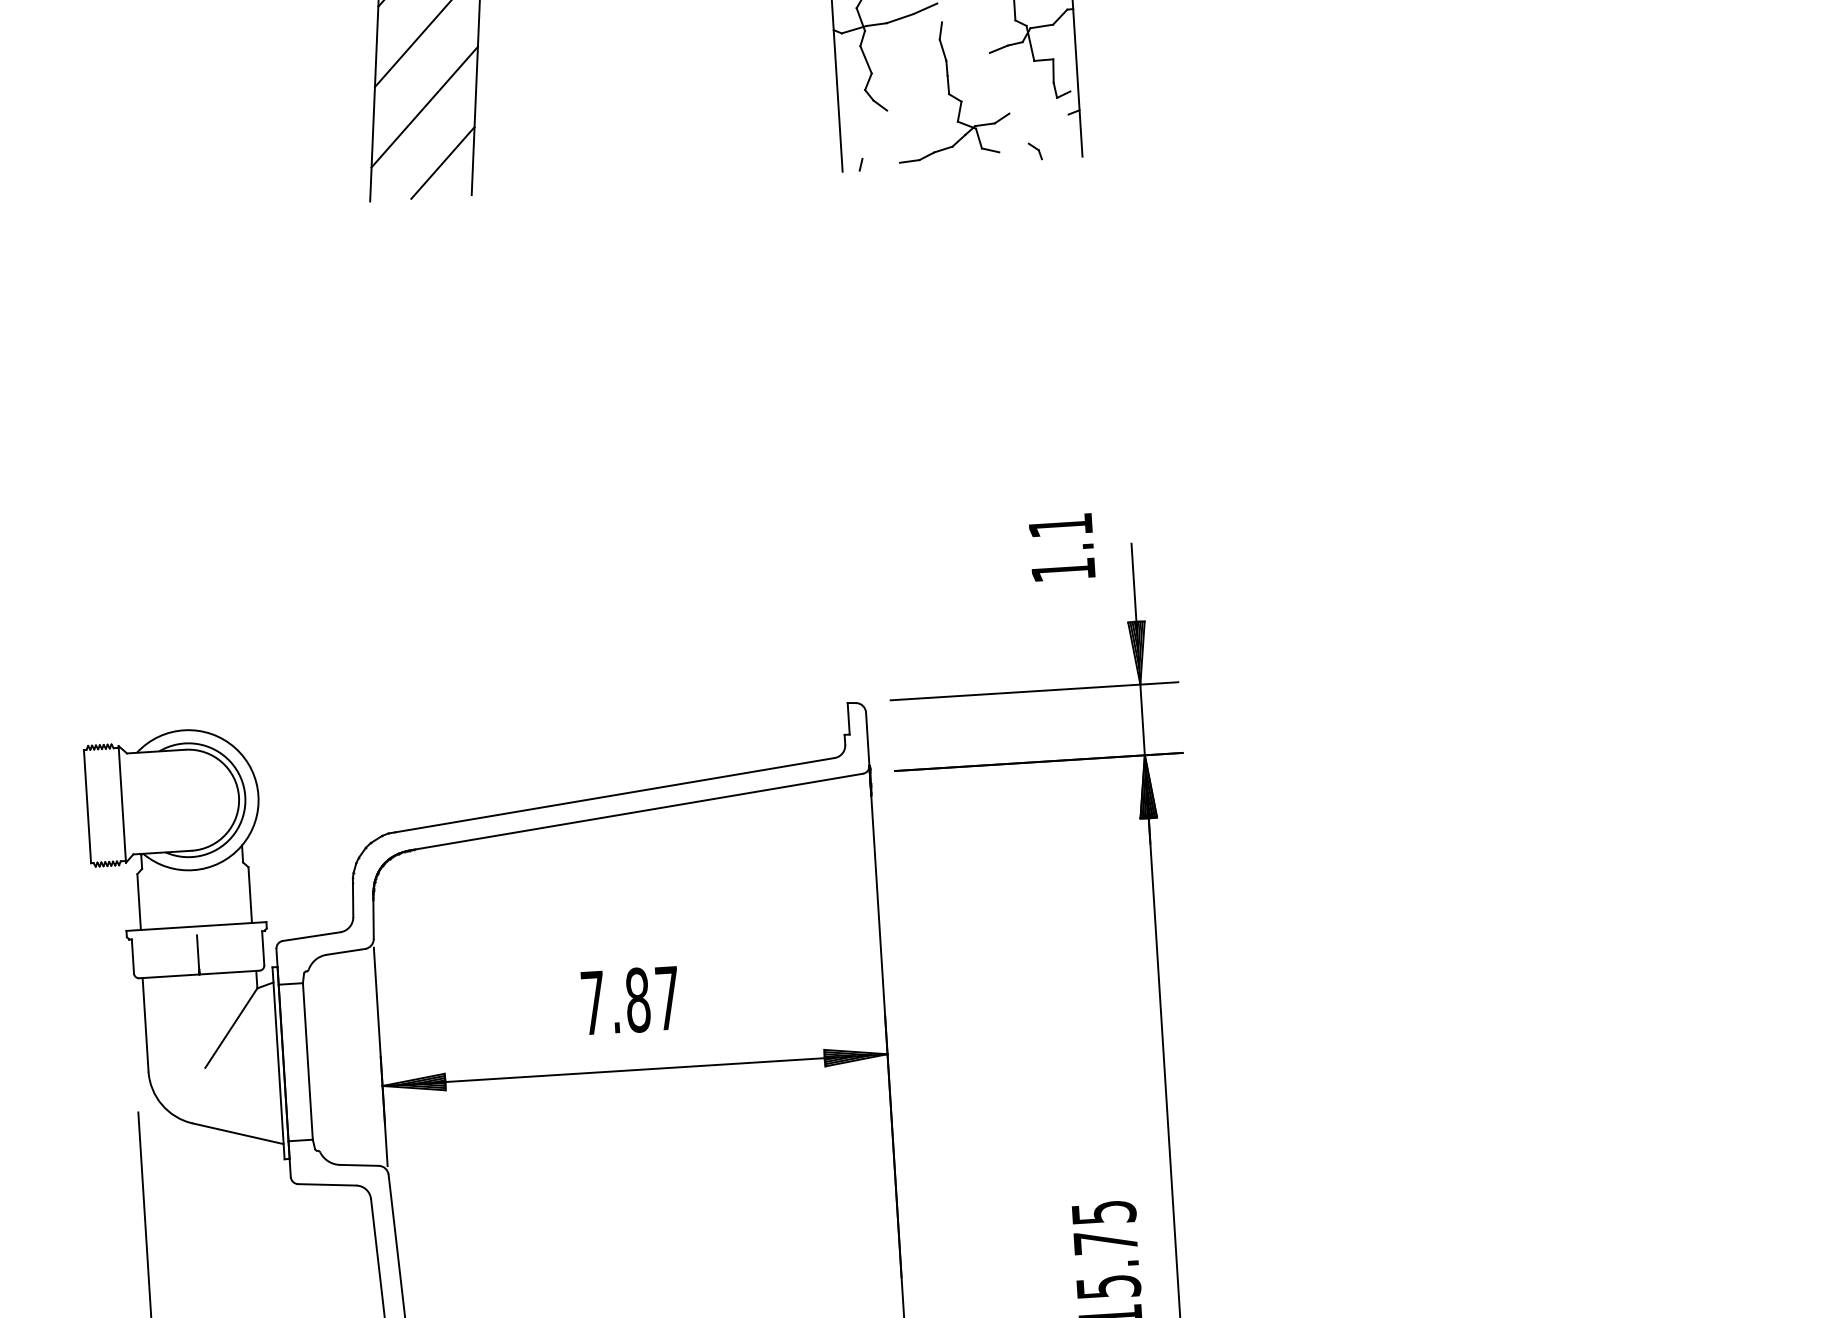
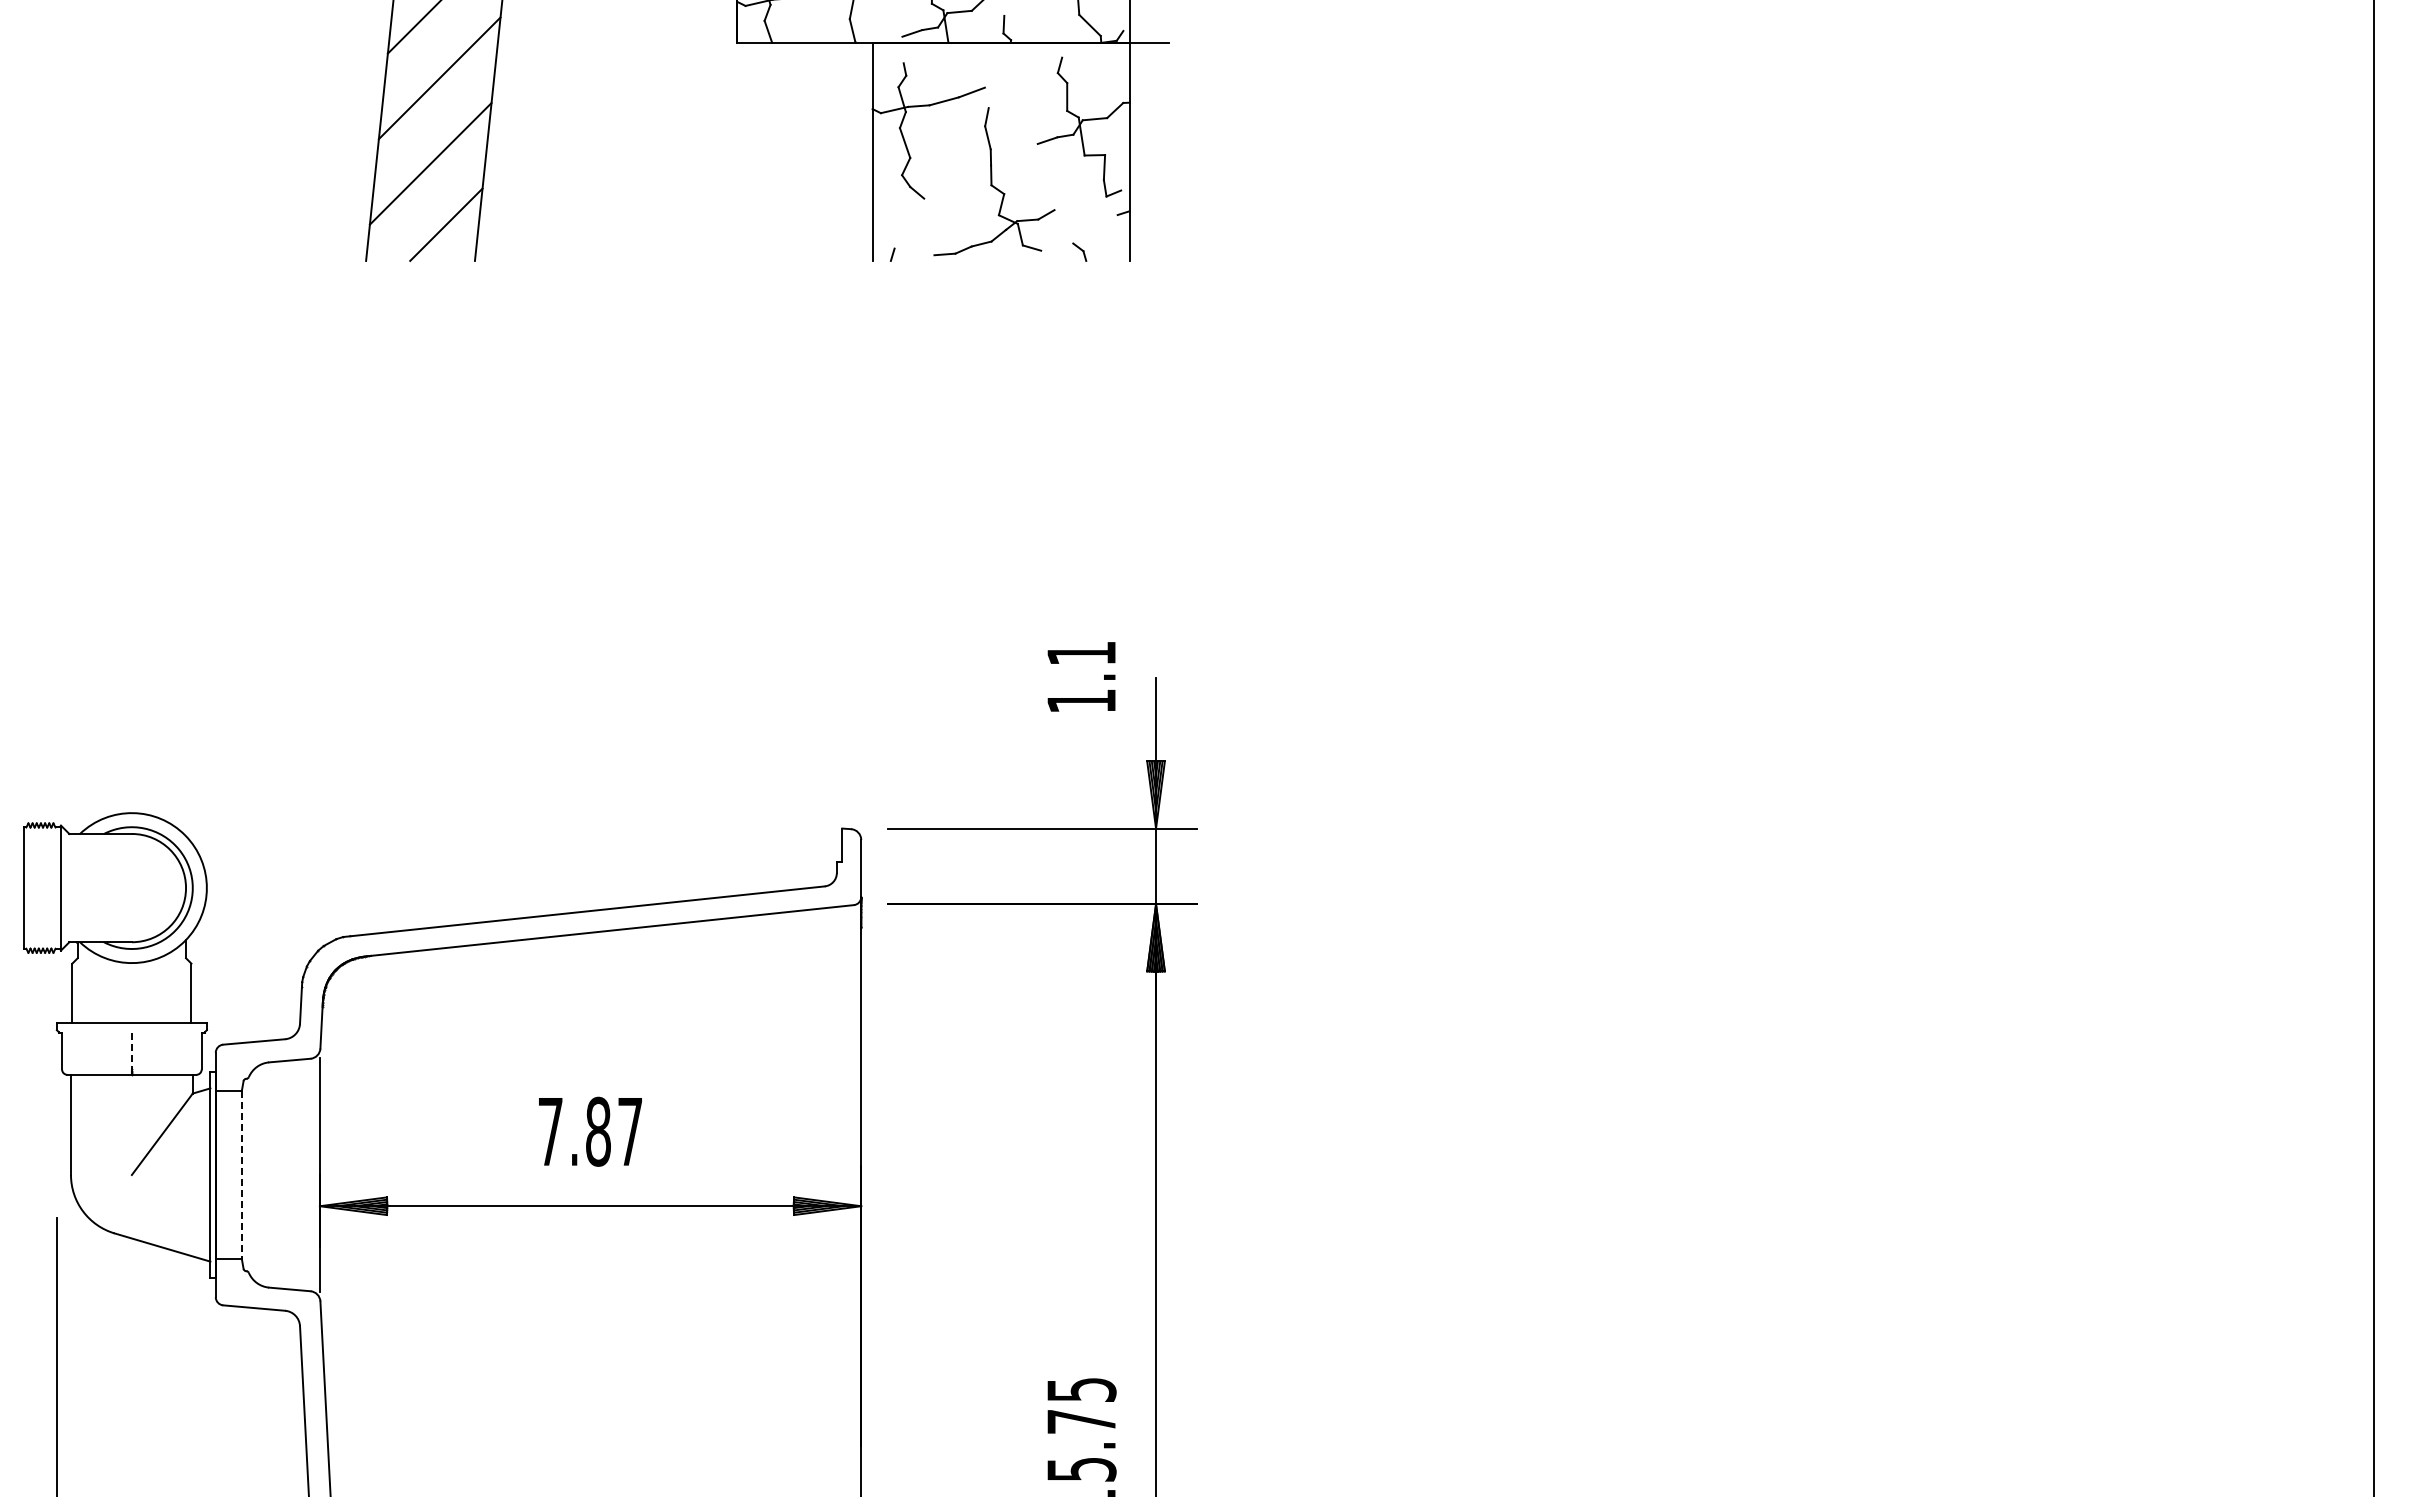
line: (197, 952) -> (131, 1051), solid -> dashed
line: (307, 1061) -> (241, 1175), solid -> dashed

